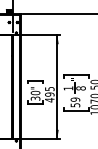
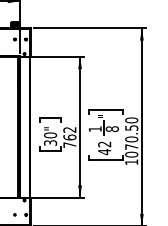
text: (49, 94) -> (69, 137), 495 -> 762
text: (75, 102) -> (104, 148), 59 -> 42

